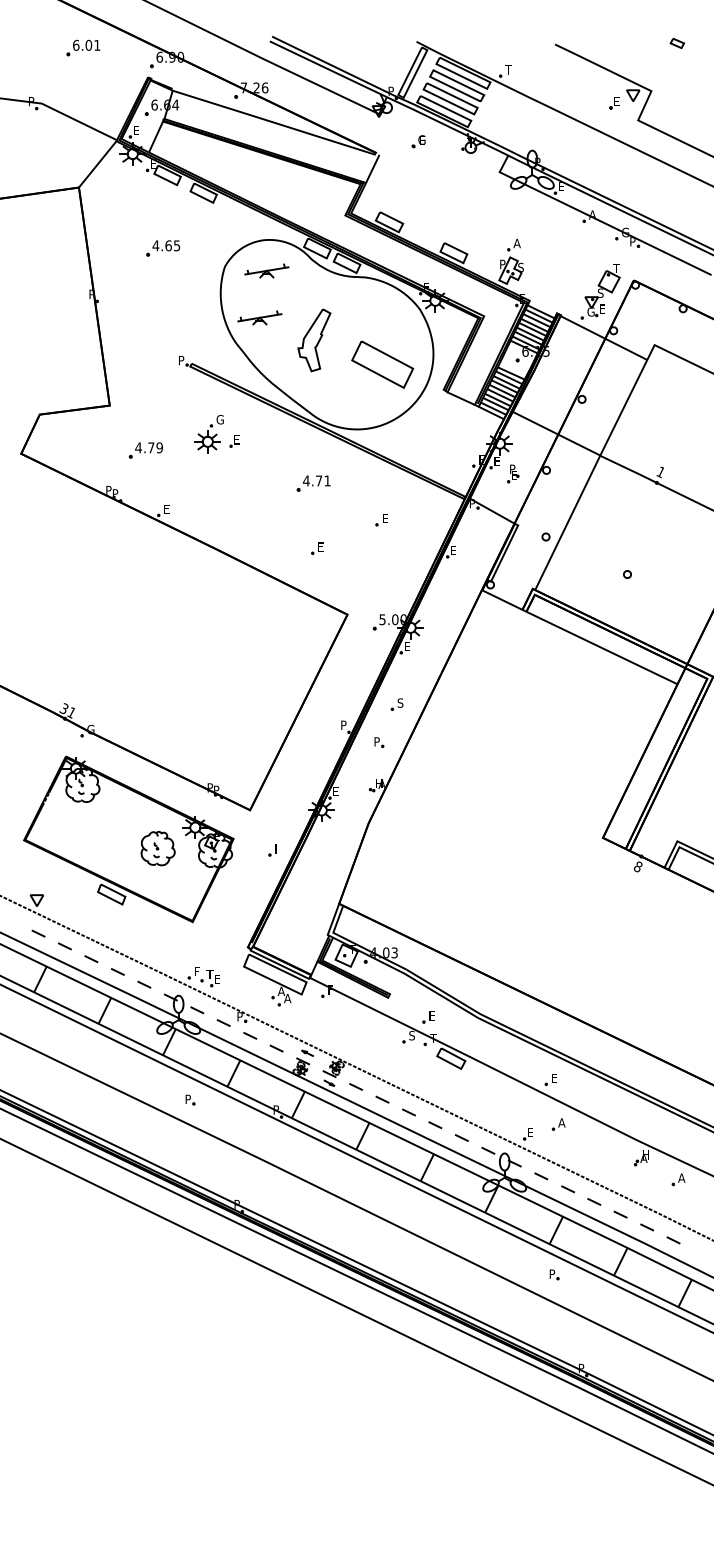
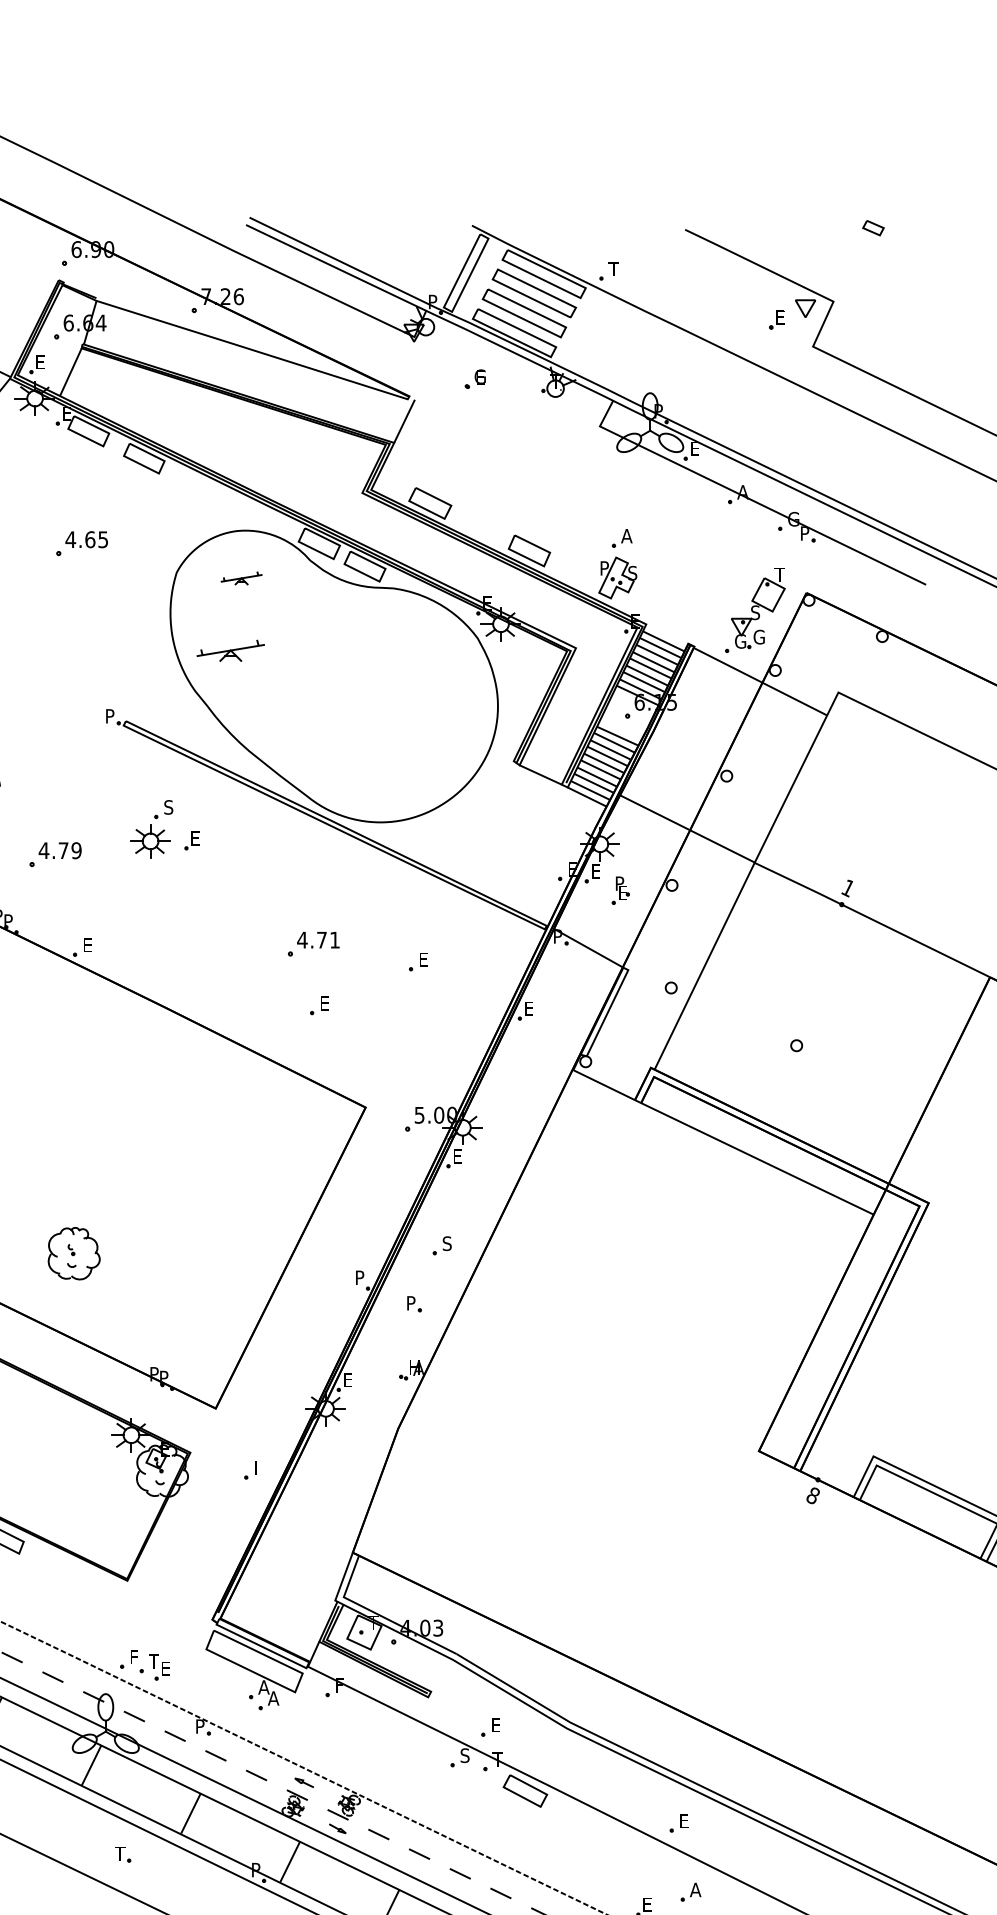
part: (266, 270) -> (240, 577), size x0.6
text: (602, 308) -> (758, 636), E -> G
part: (314, 340) -> (314, 685), removed
part: (382, 364) -> (419, 722), removed
text: (219, 419) -> (168, 807), G -> S
part: (313, 483) -> (313, 944), moved
part: (157, 848) -> (73, 1253), moved
text: (188, 1098) -> (120, 1852), P -> T

